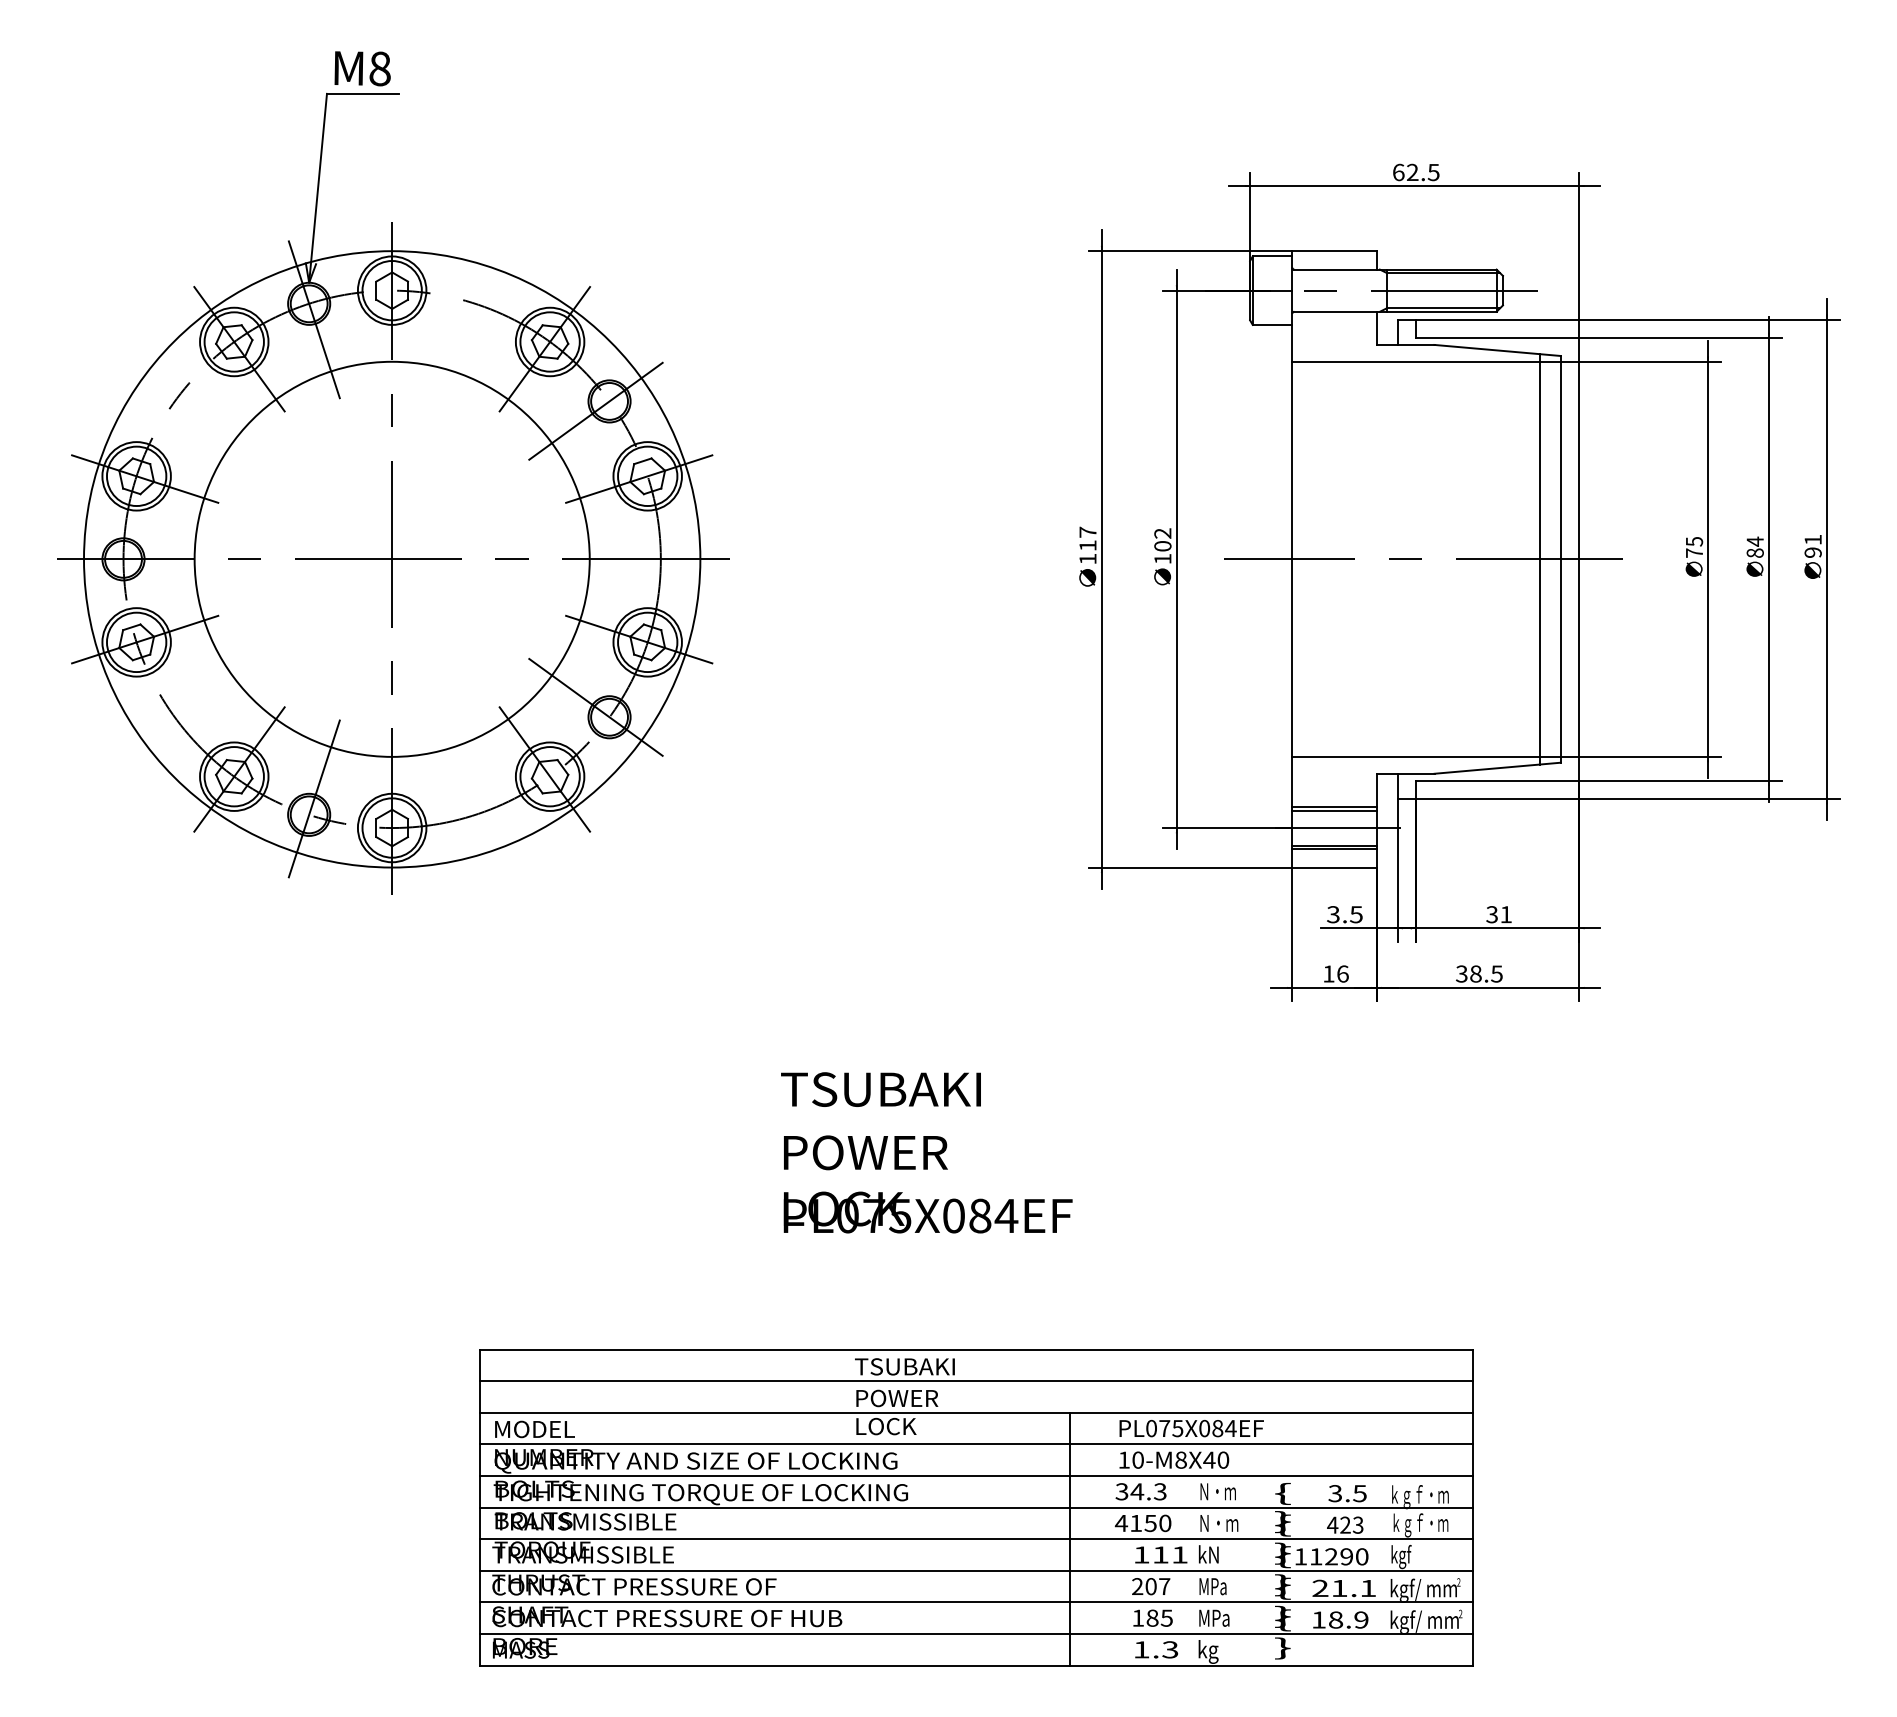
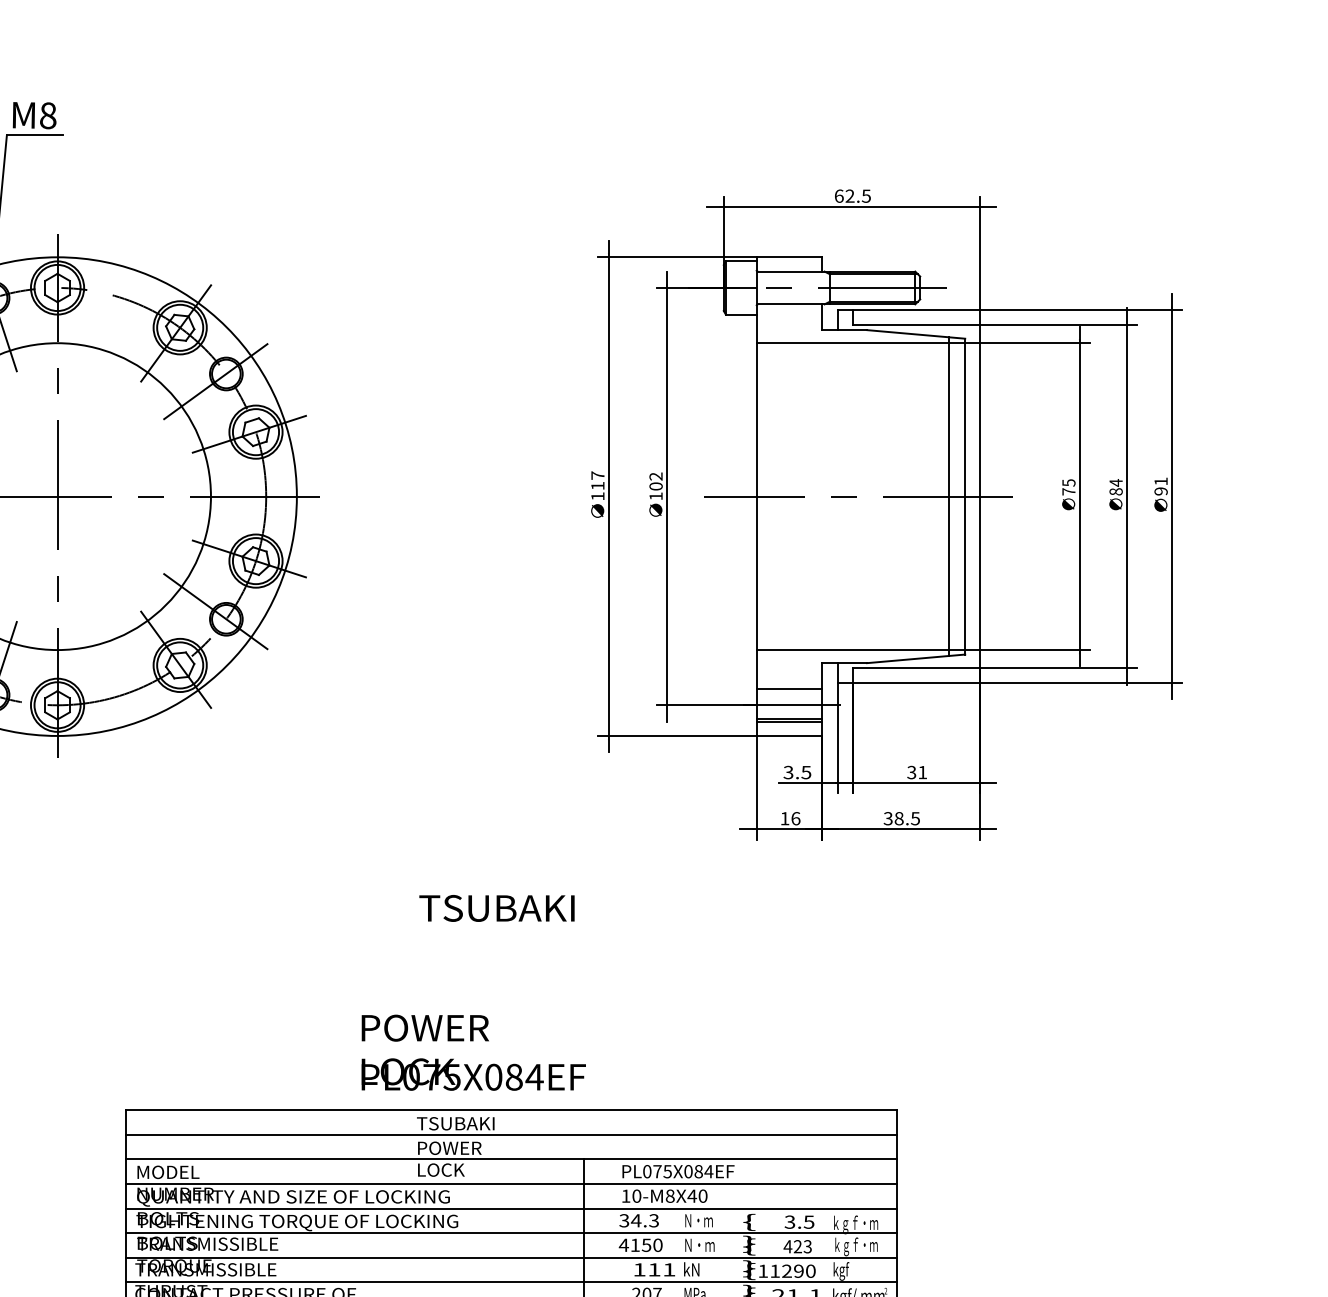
line: (1334, 810) -> (789, 691), removed
text: (880, 1089) -> (496, 908), moved
text: (927, 1184) -> (473, 1052), moved

